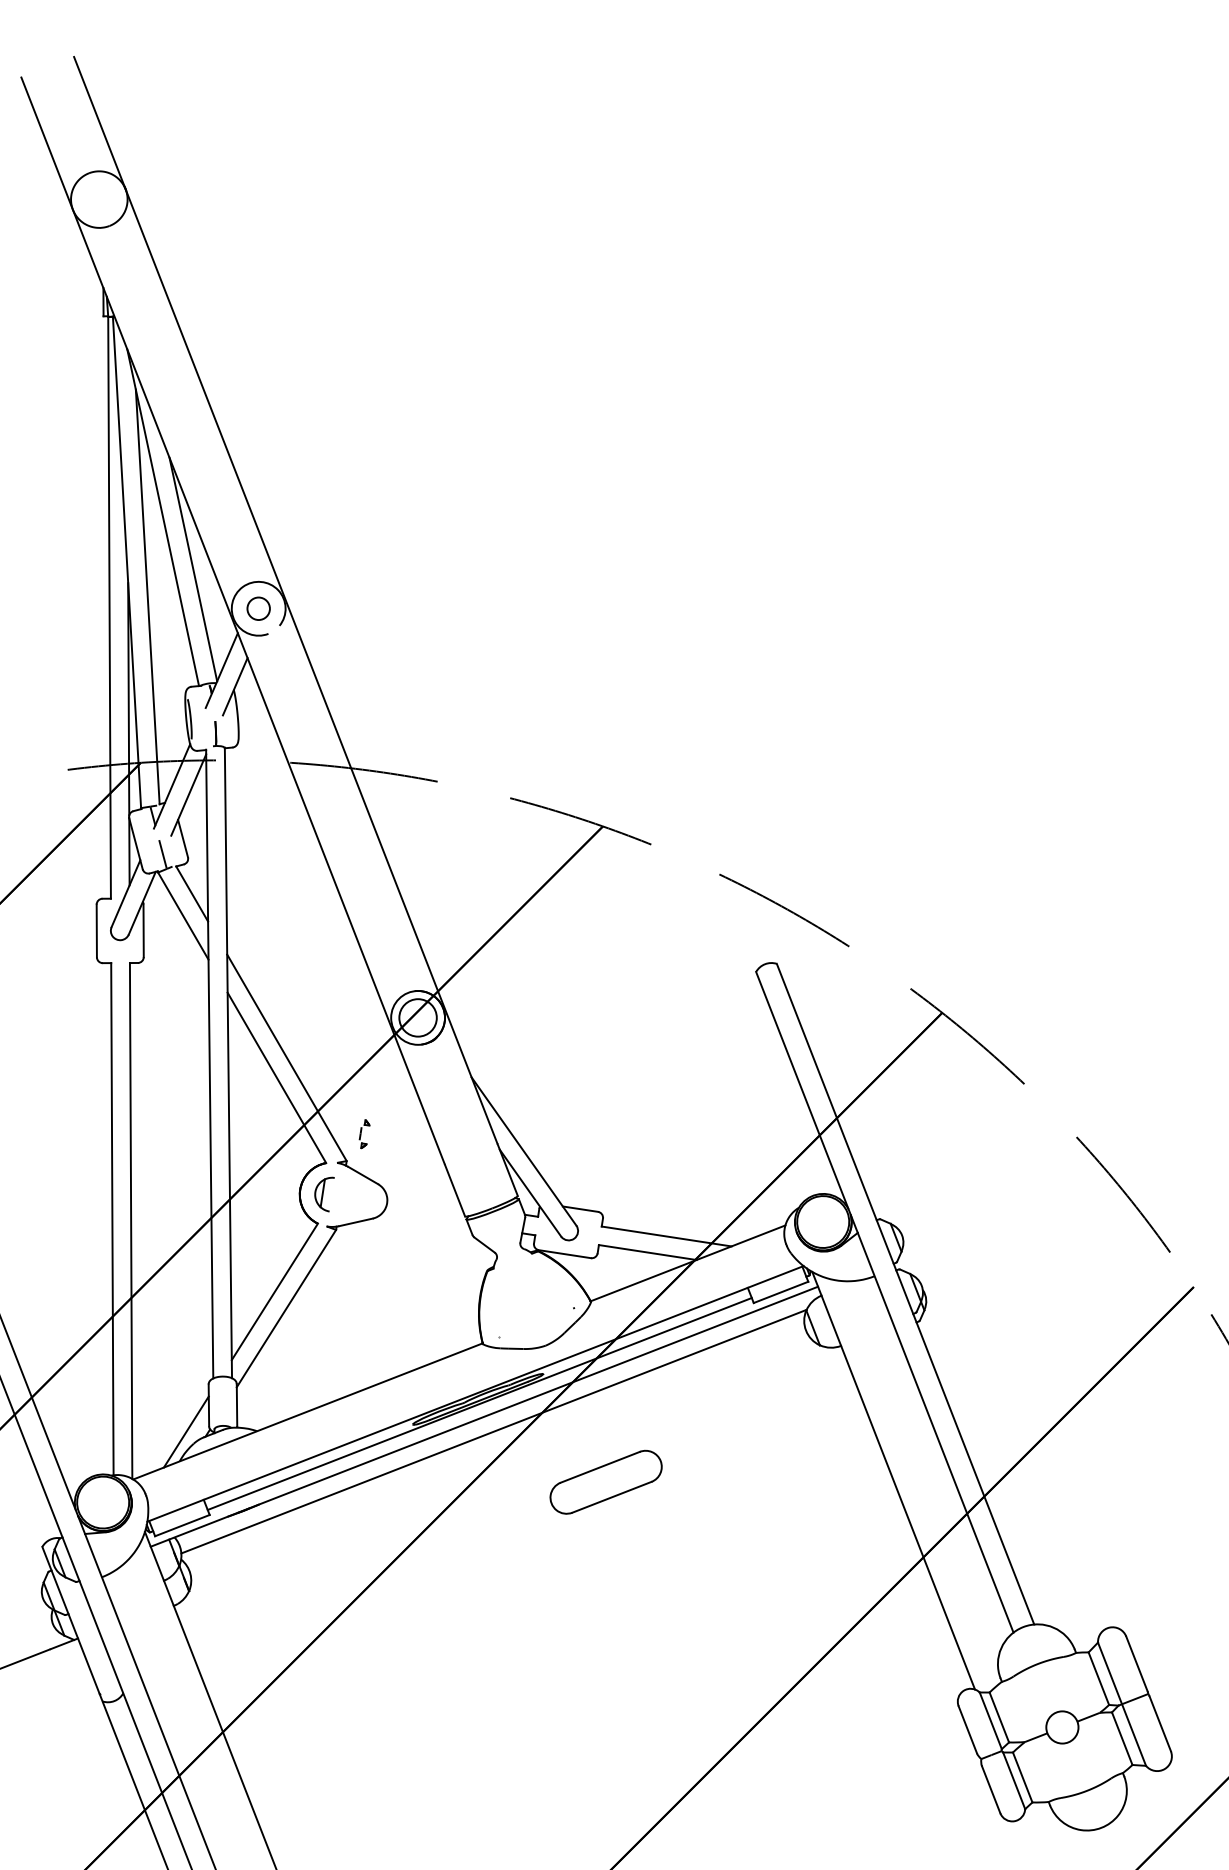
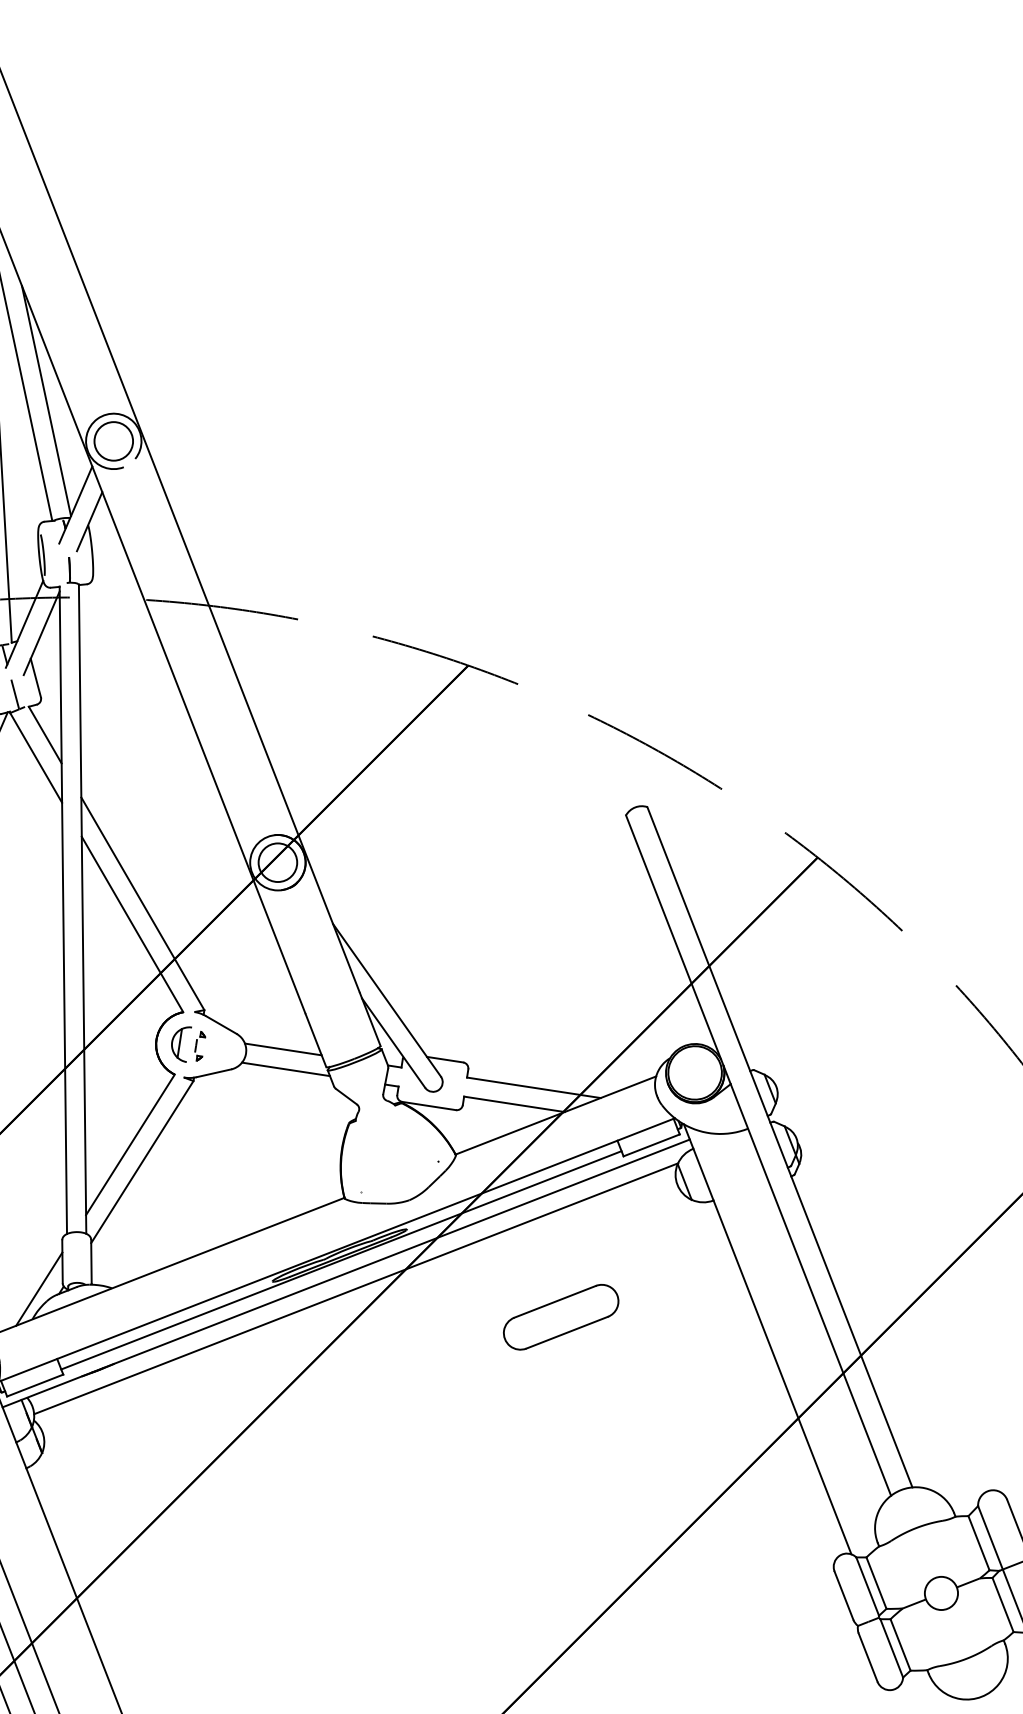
circle: (258, 608) -> (113, 441), size x1.67
part: (364, 1134) -> (200, 1046), moved
line: (423, 1198) -> (283, 1048), added
line: (425, 1218) -> (285, 1069), added
part: (605, 1481) -> (560, 1316), moved

